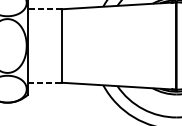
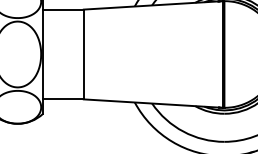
line: (44, 9) -> (62, 9), dashed -> solid
line: (44, 82) -> (63, 99), dashed -> solid

